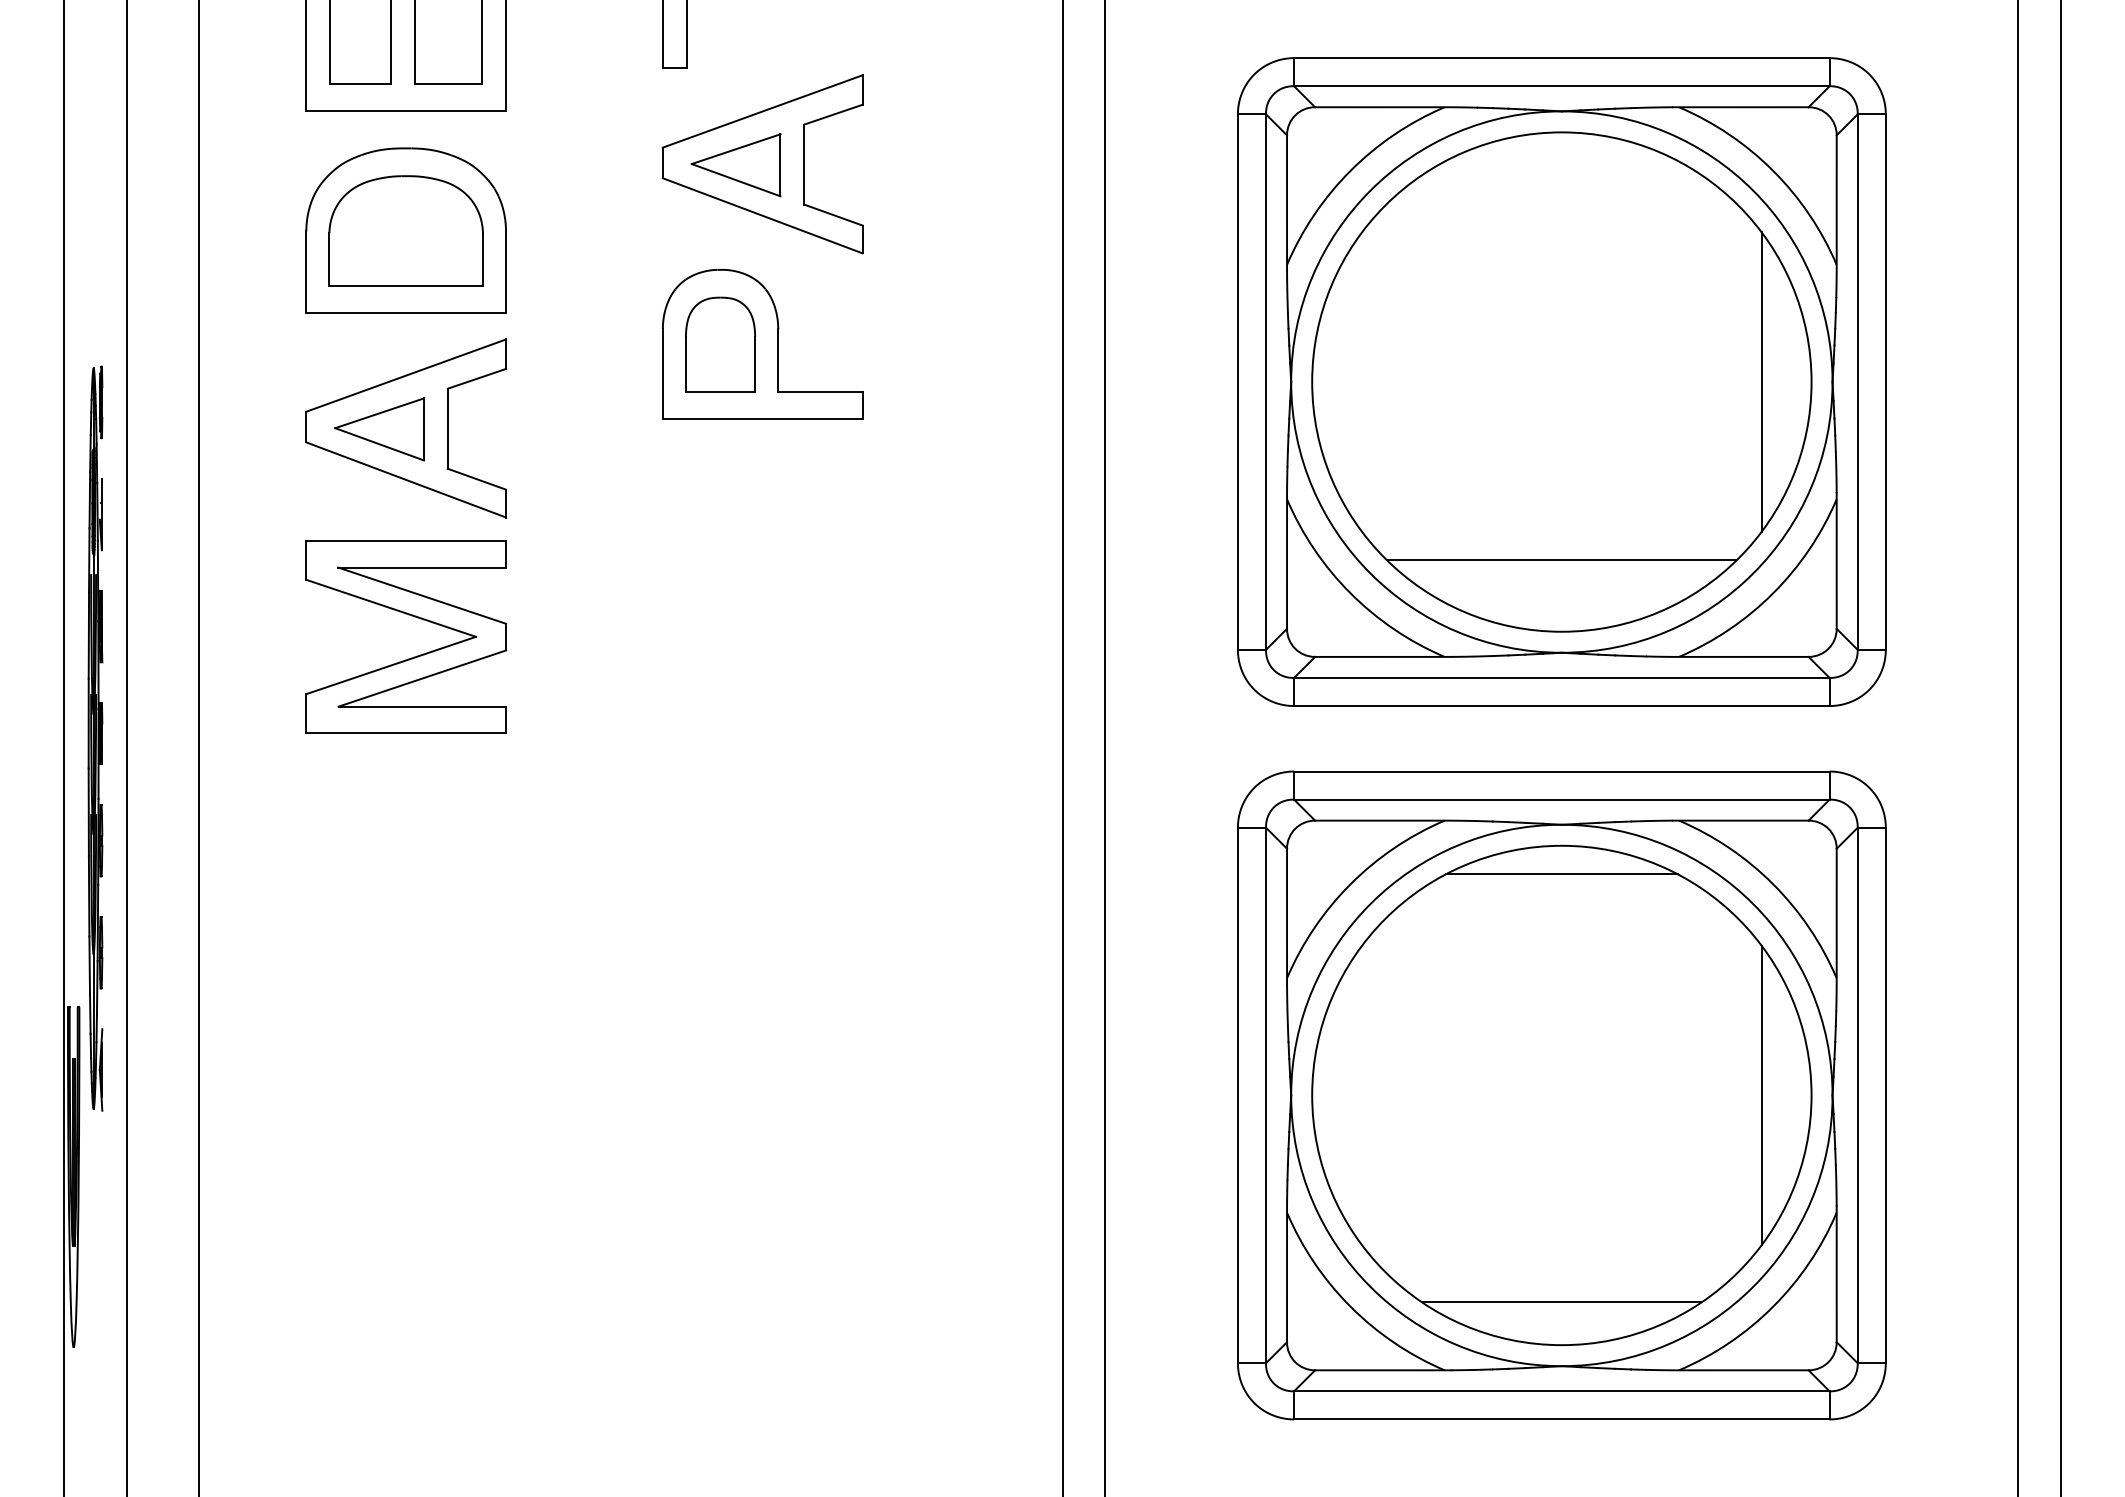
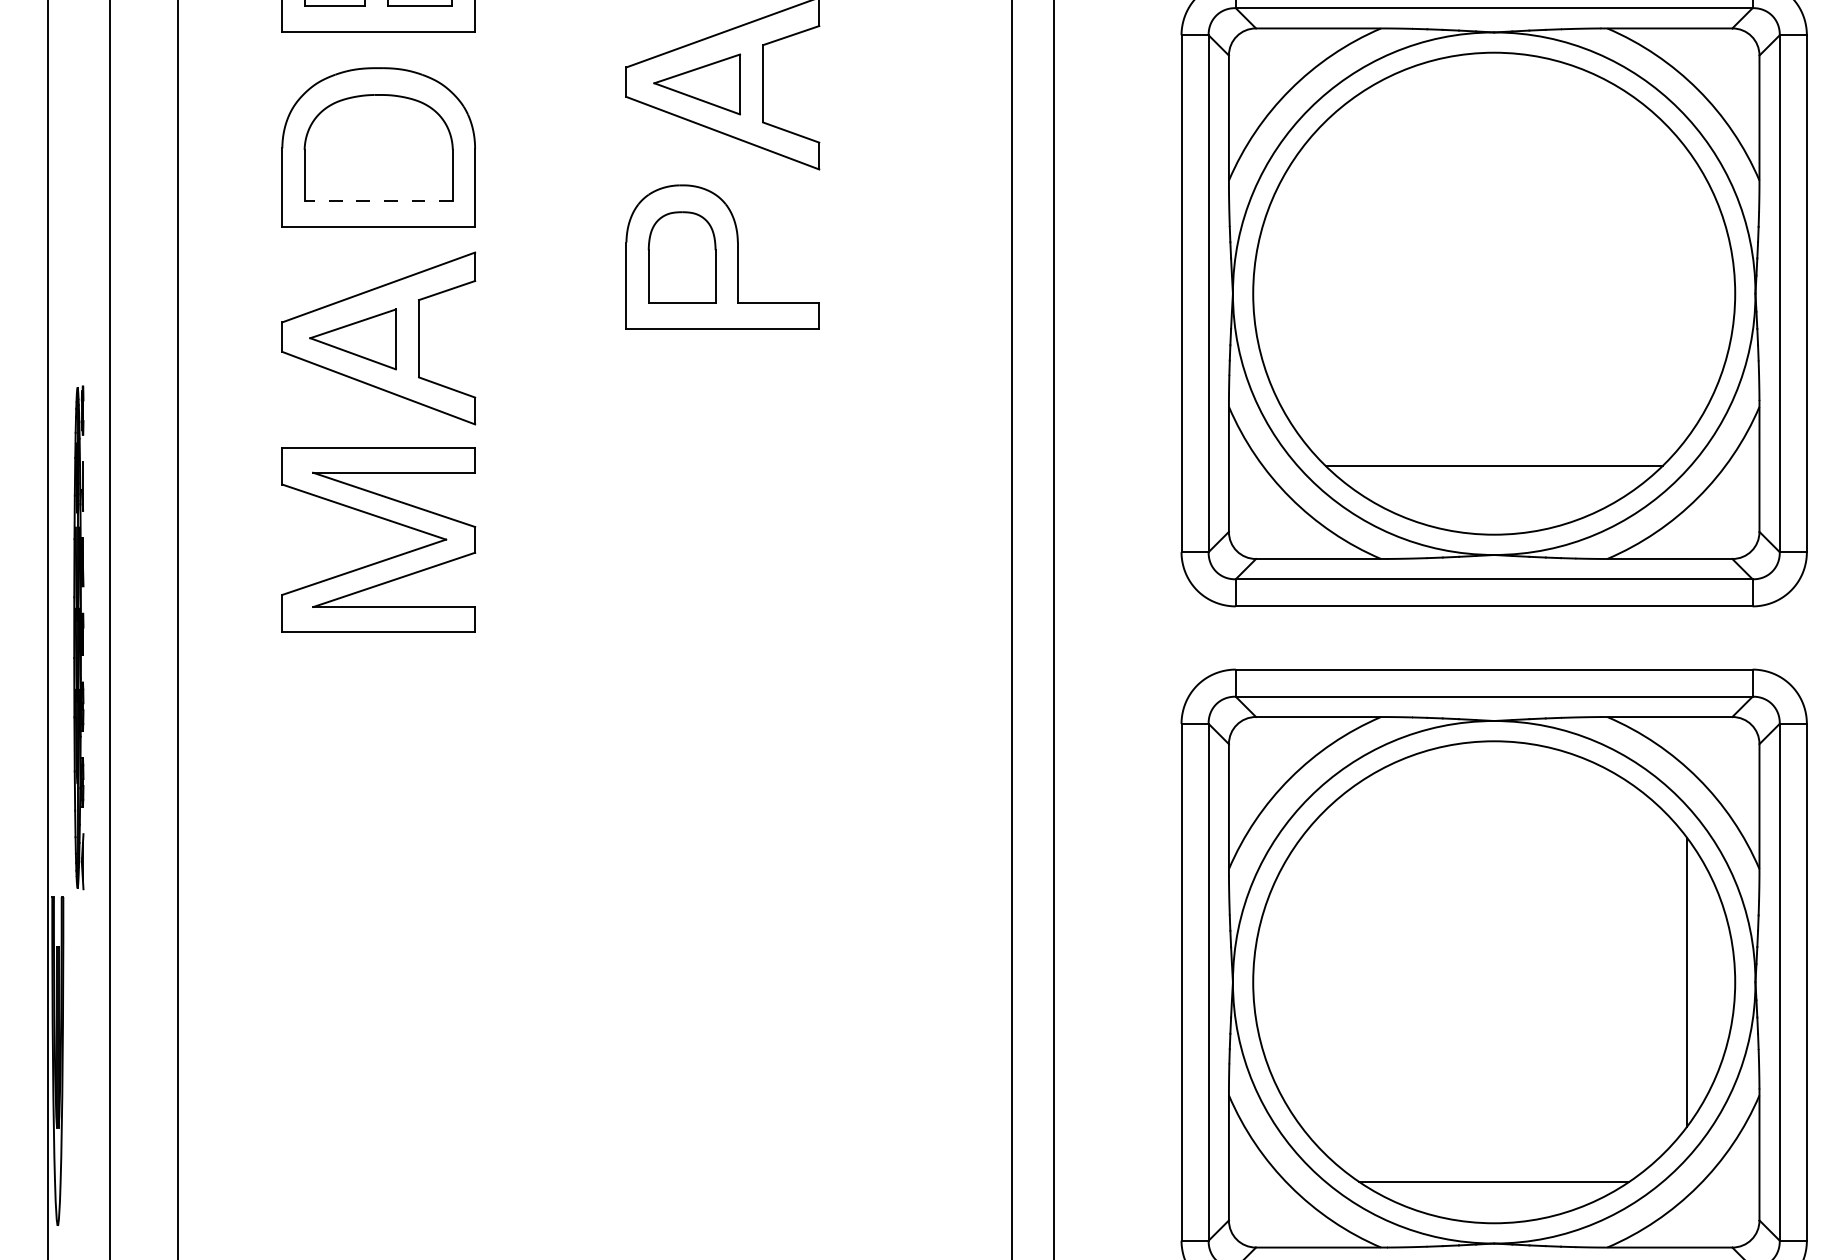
line: (406, 286) -> (379, 201), solid -> dashed
line: (1761, 381) -> (1686, 293), removed
part: (95, 738) -> (78, 637), size x0.7
line: (1561, 874) -> (1493, 768), removed

